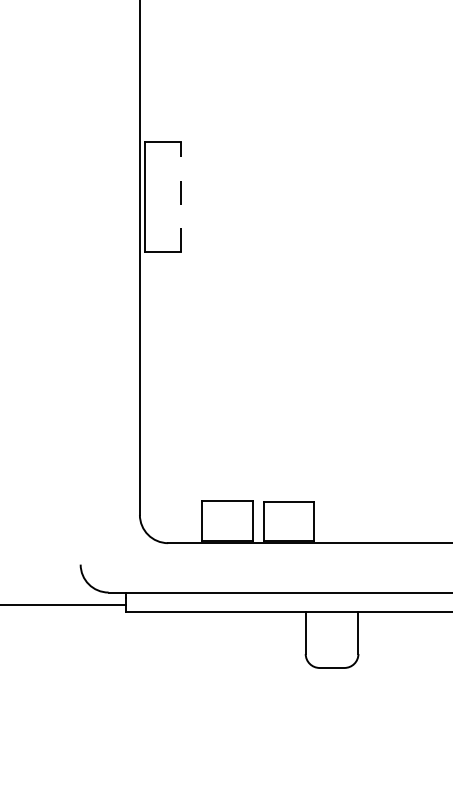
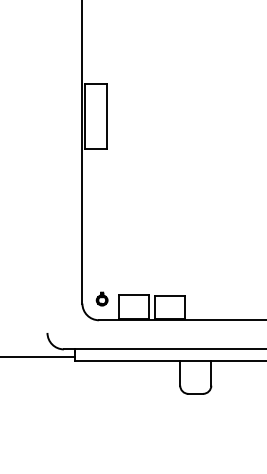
line: (180, 196) -> (106, 115), dashed -> solid
part: (172, 506) -> (101, 298), added

